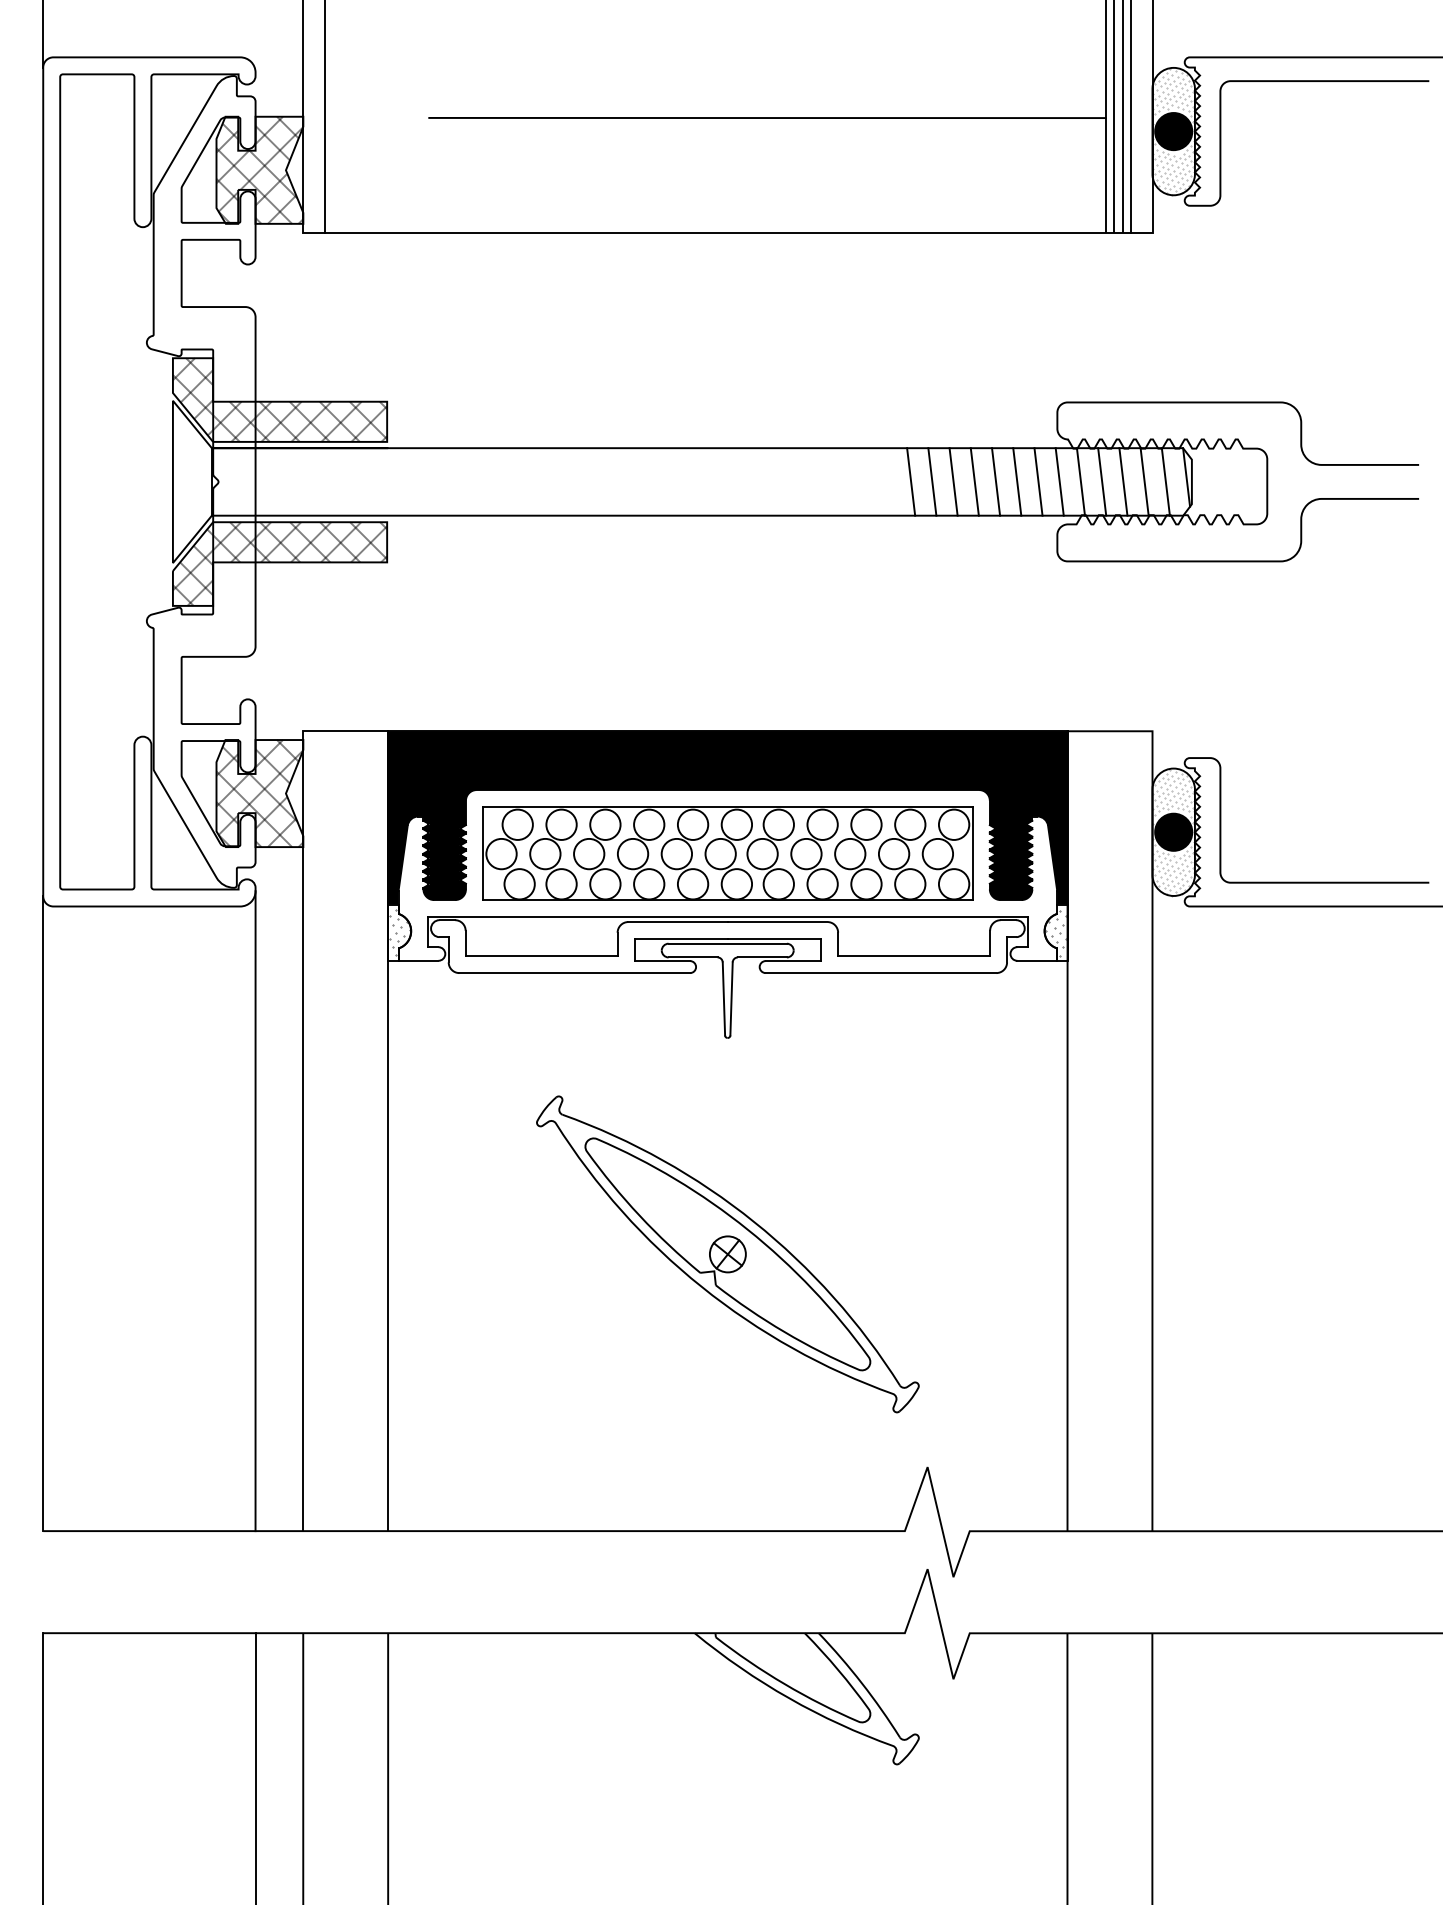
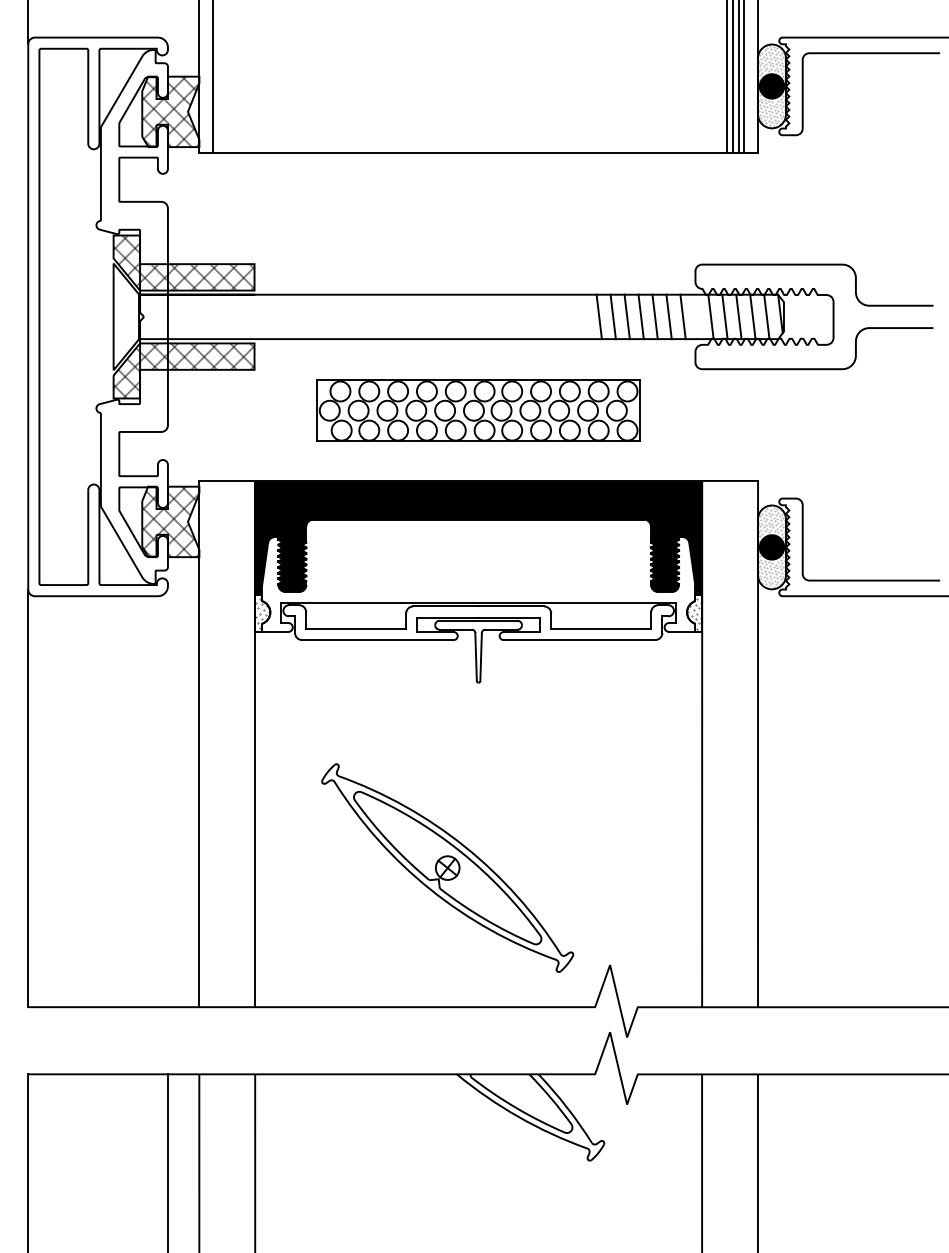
line: (767, 118) -> (504, 77), removed
line: (1058, 481) -> (696, 316), removed
part: (727, 853) -> (478, 410), moved
line: (254, 1210) -> (167, 796), removed
part: (727, 1253) -> (447, 867), moved

